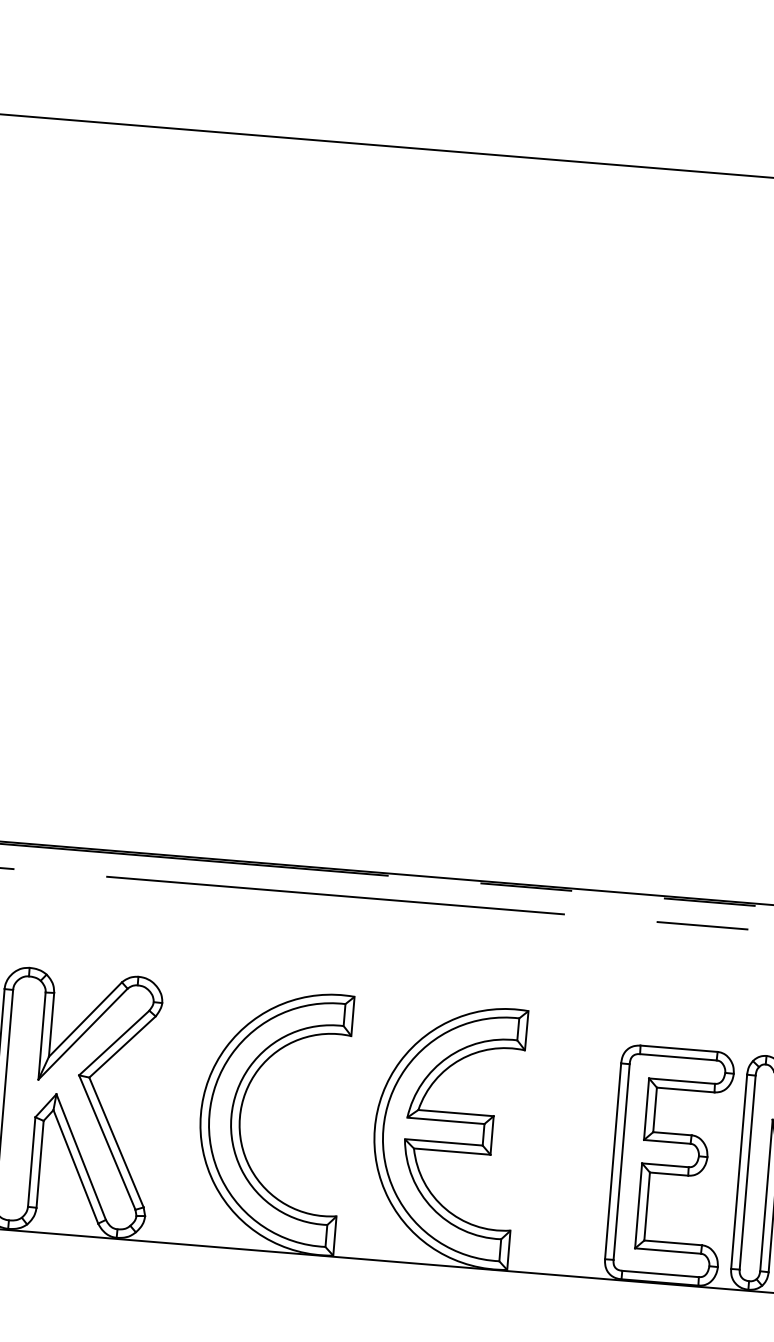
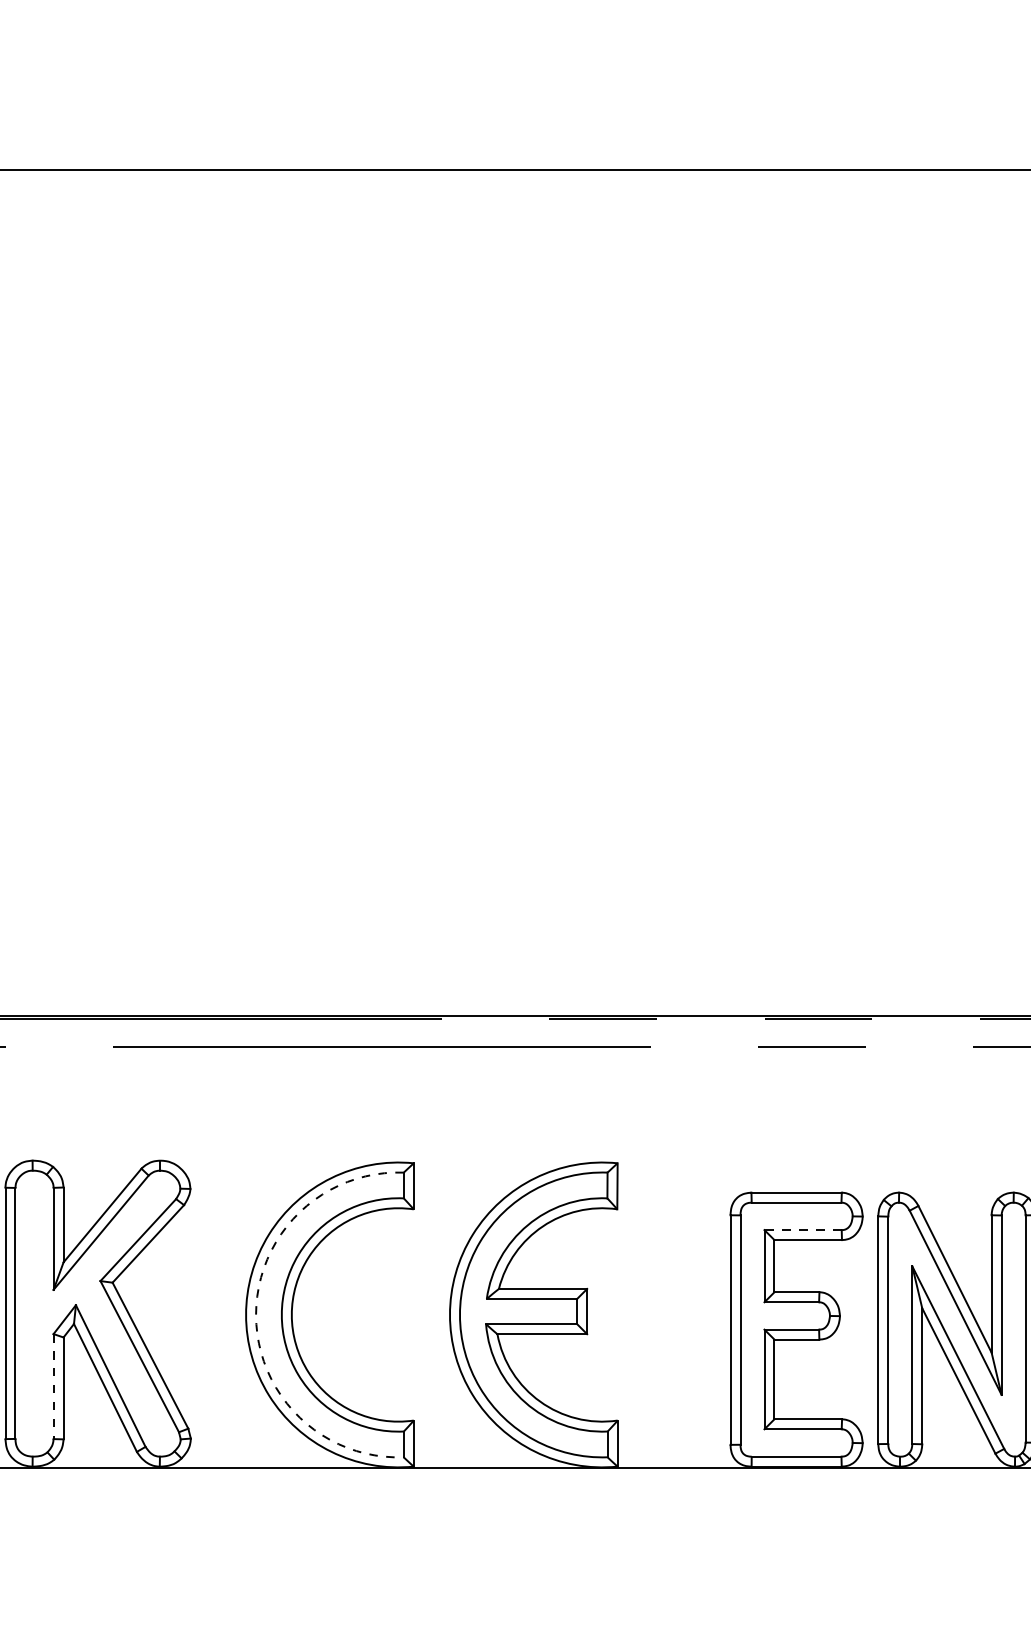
line: (682, 1081) -> (803, 1230), solid -> dashed
arc: (209, 1114) -> (256, 1314), solid -> dashed
line: (31, 1161) -> (53, 1386), solid -> dashed

